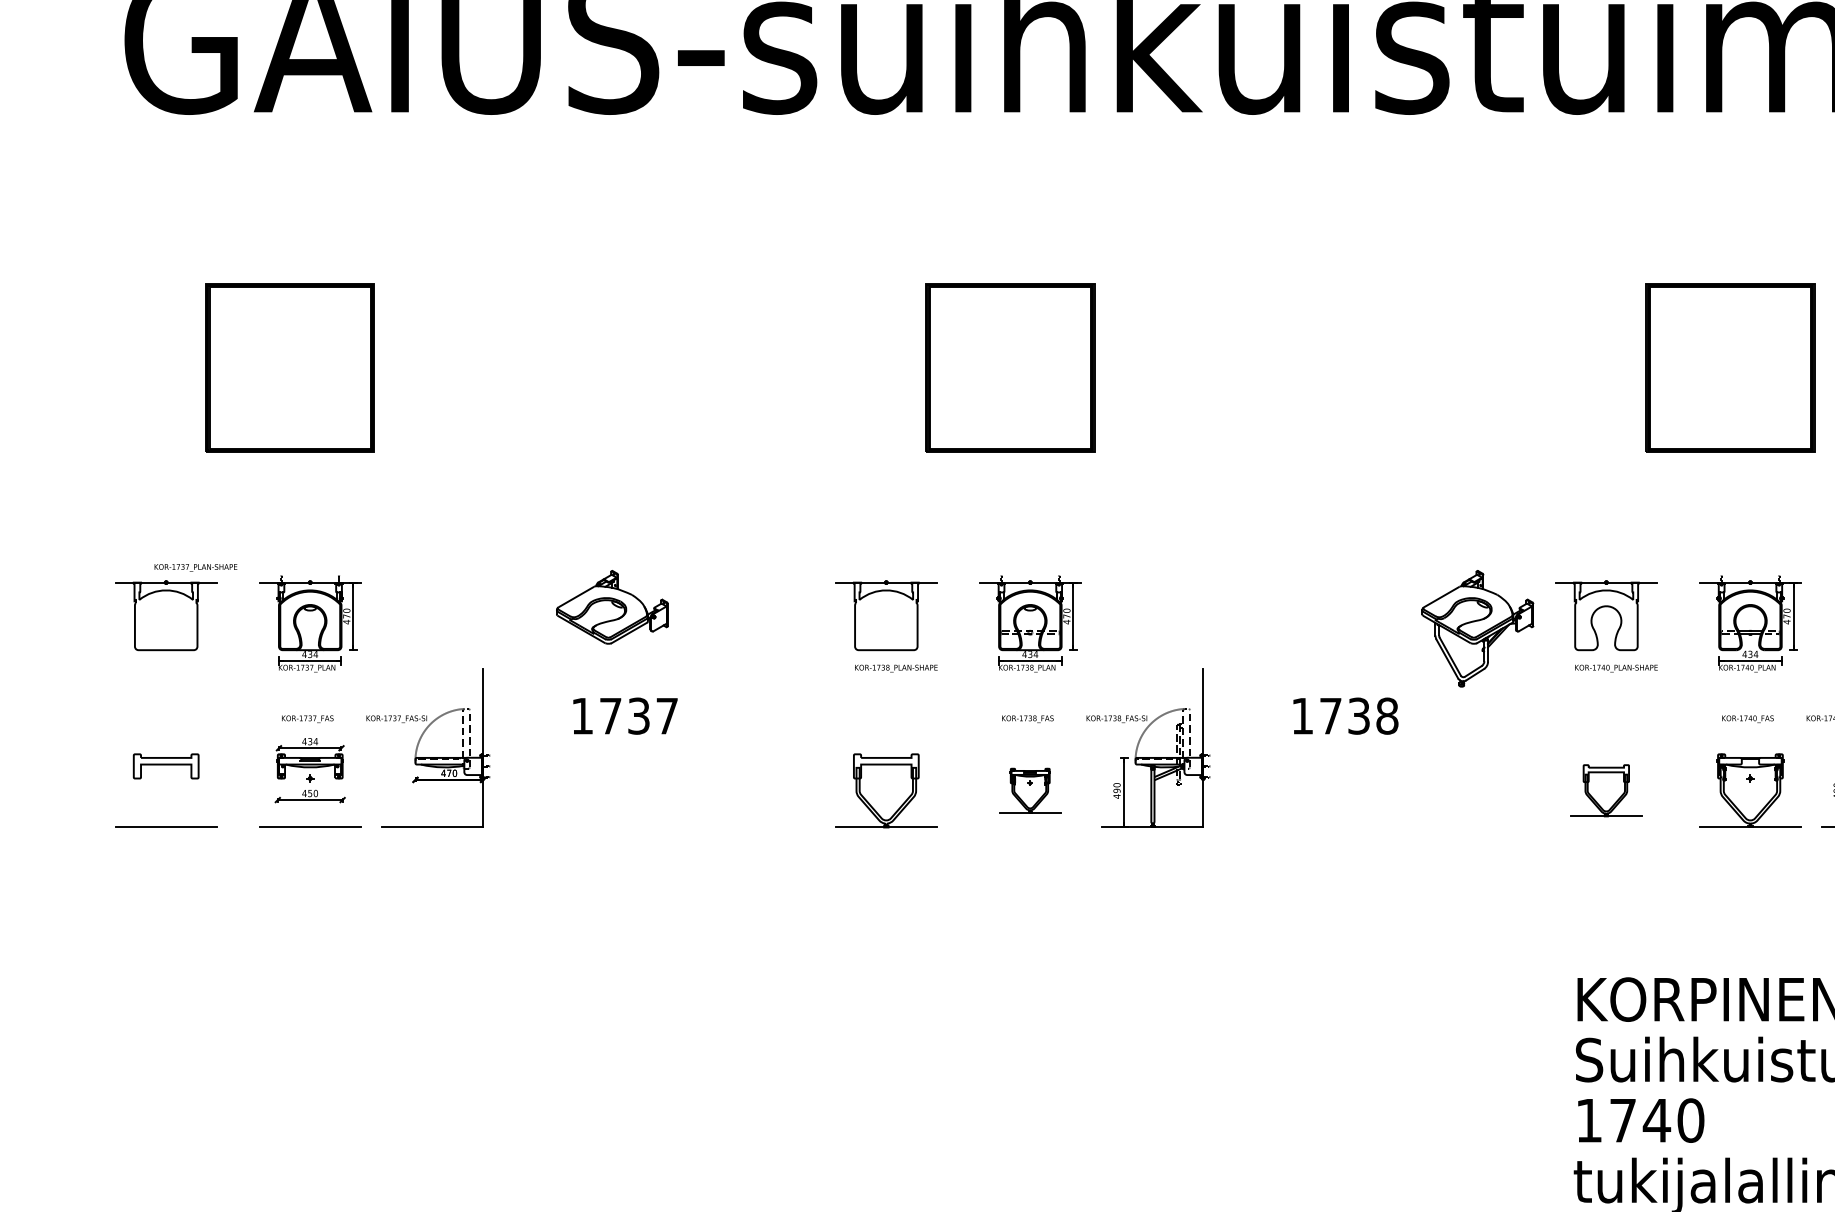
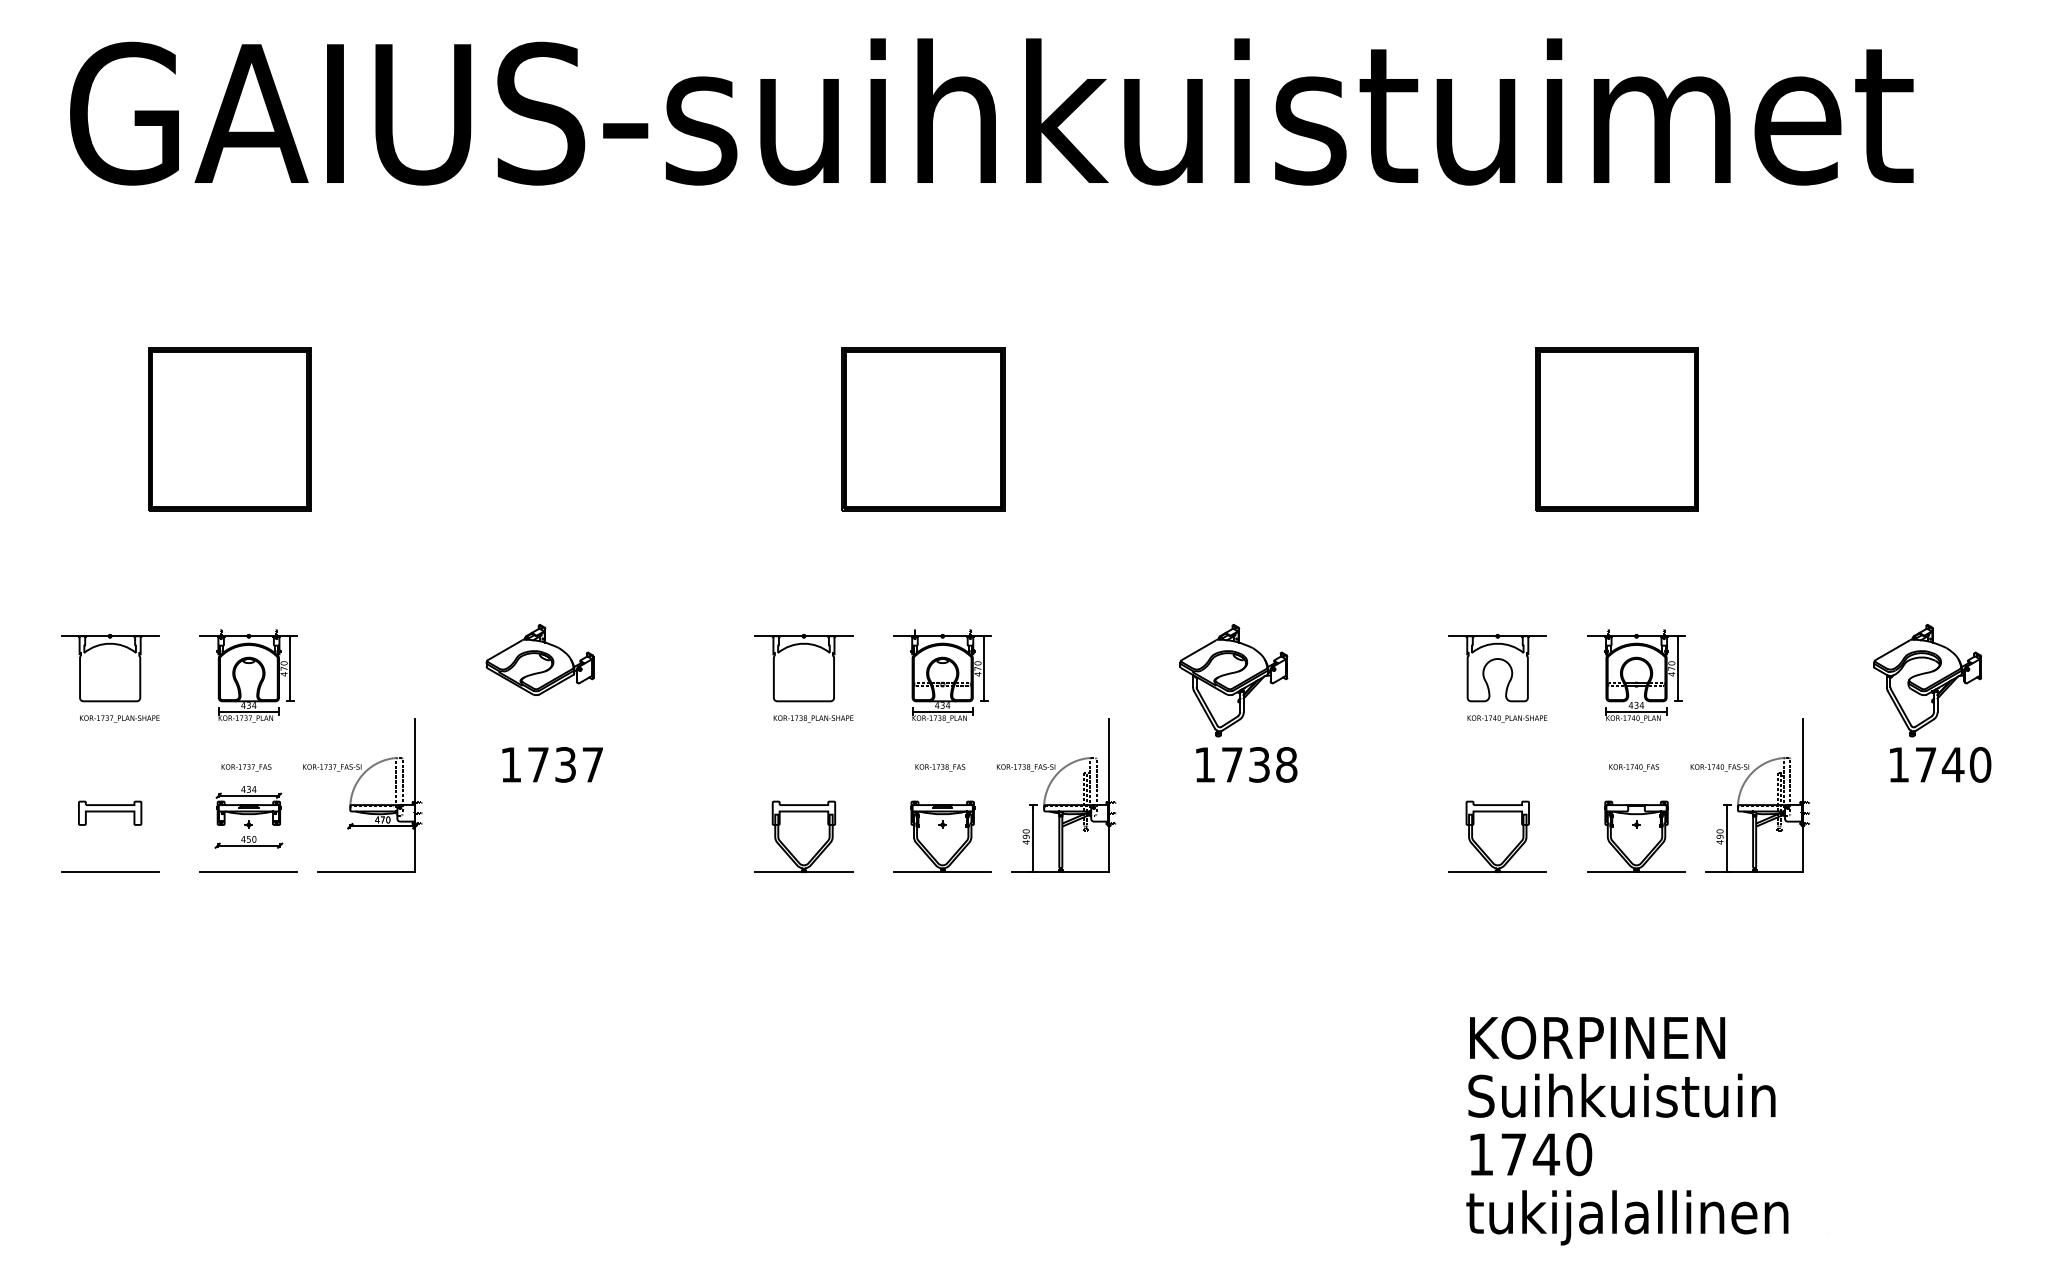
text: (195, 567) -> (119, 718), moved
part: (1477, 628) -> (1233, 680), moved
part: (1030, 790) -> (942, 836), size x1.67
part: (1606, 790) -> (1497, 836), size x1.43

